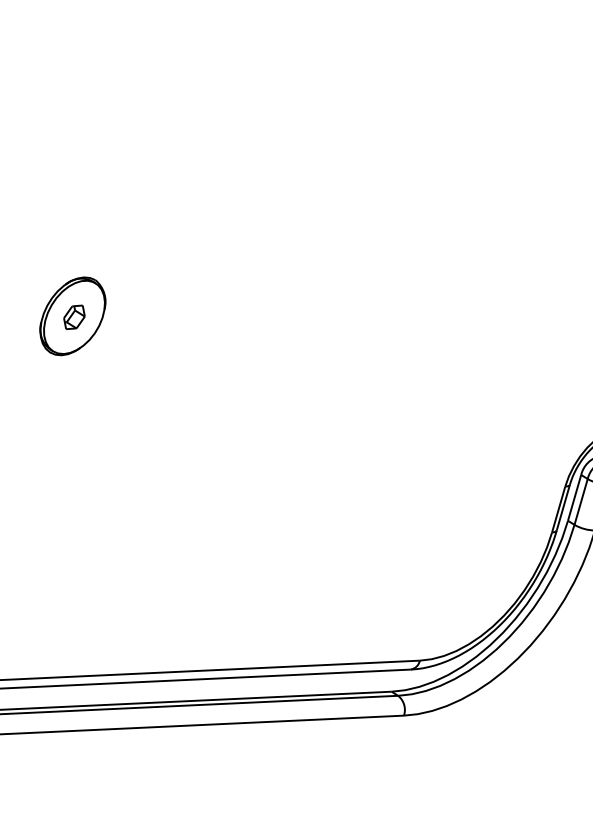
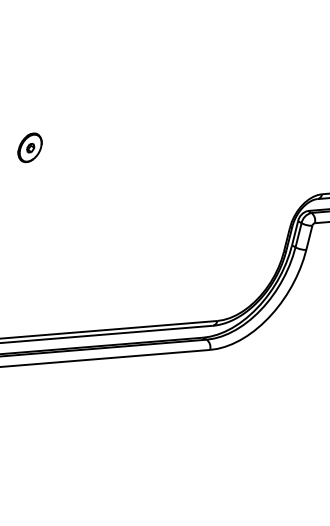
part: (71, 315) -> (29, 147), size x0.7

